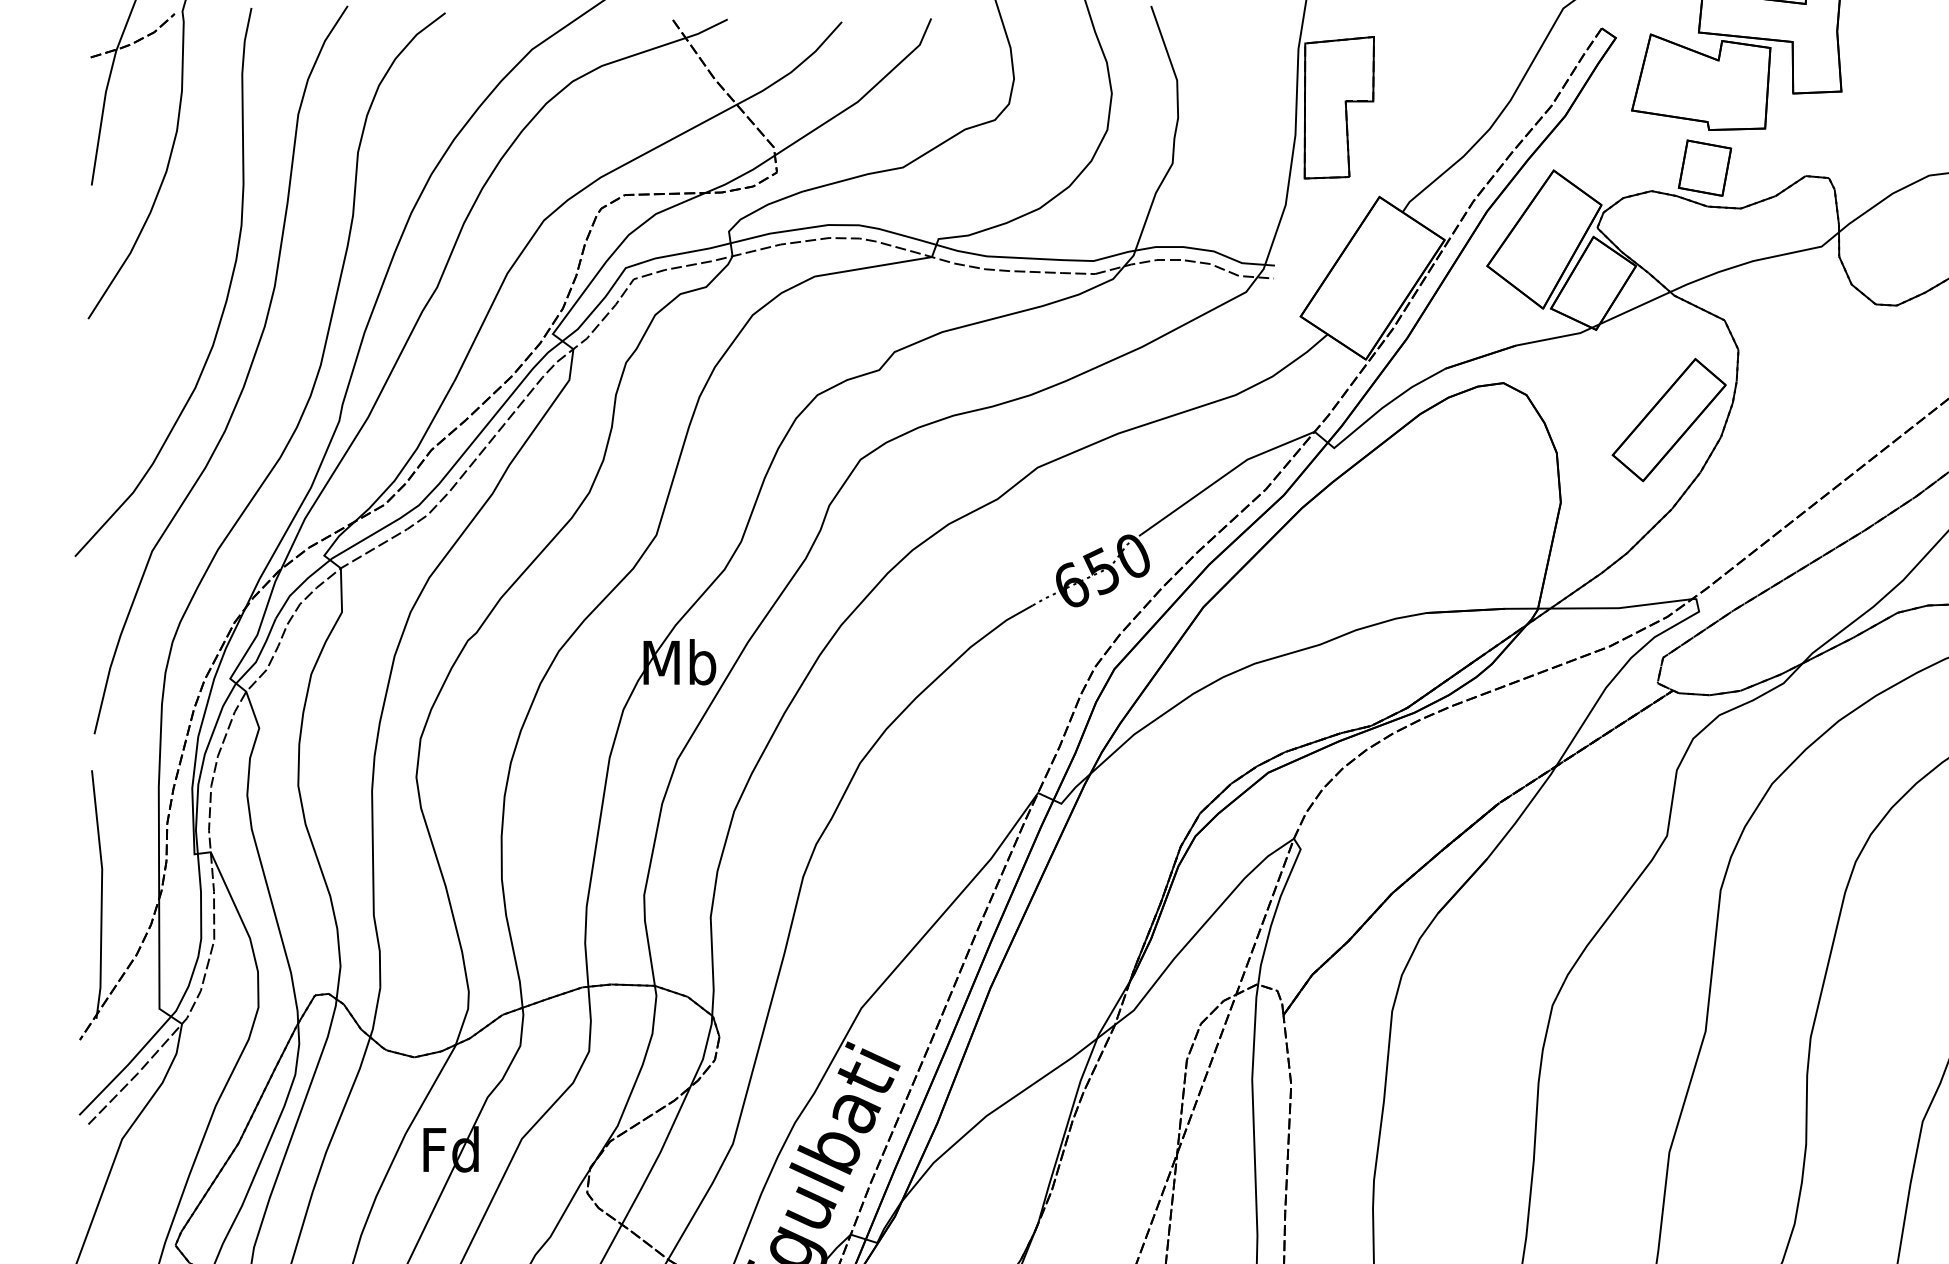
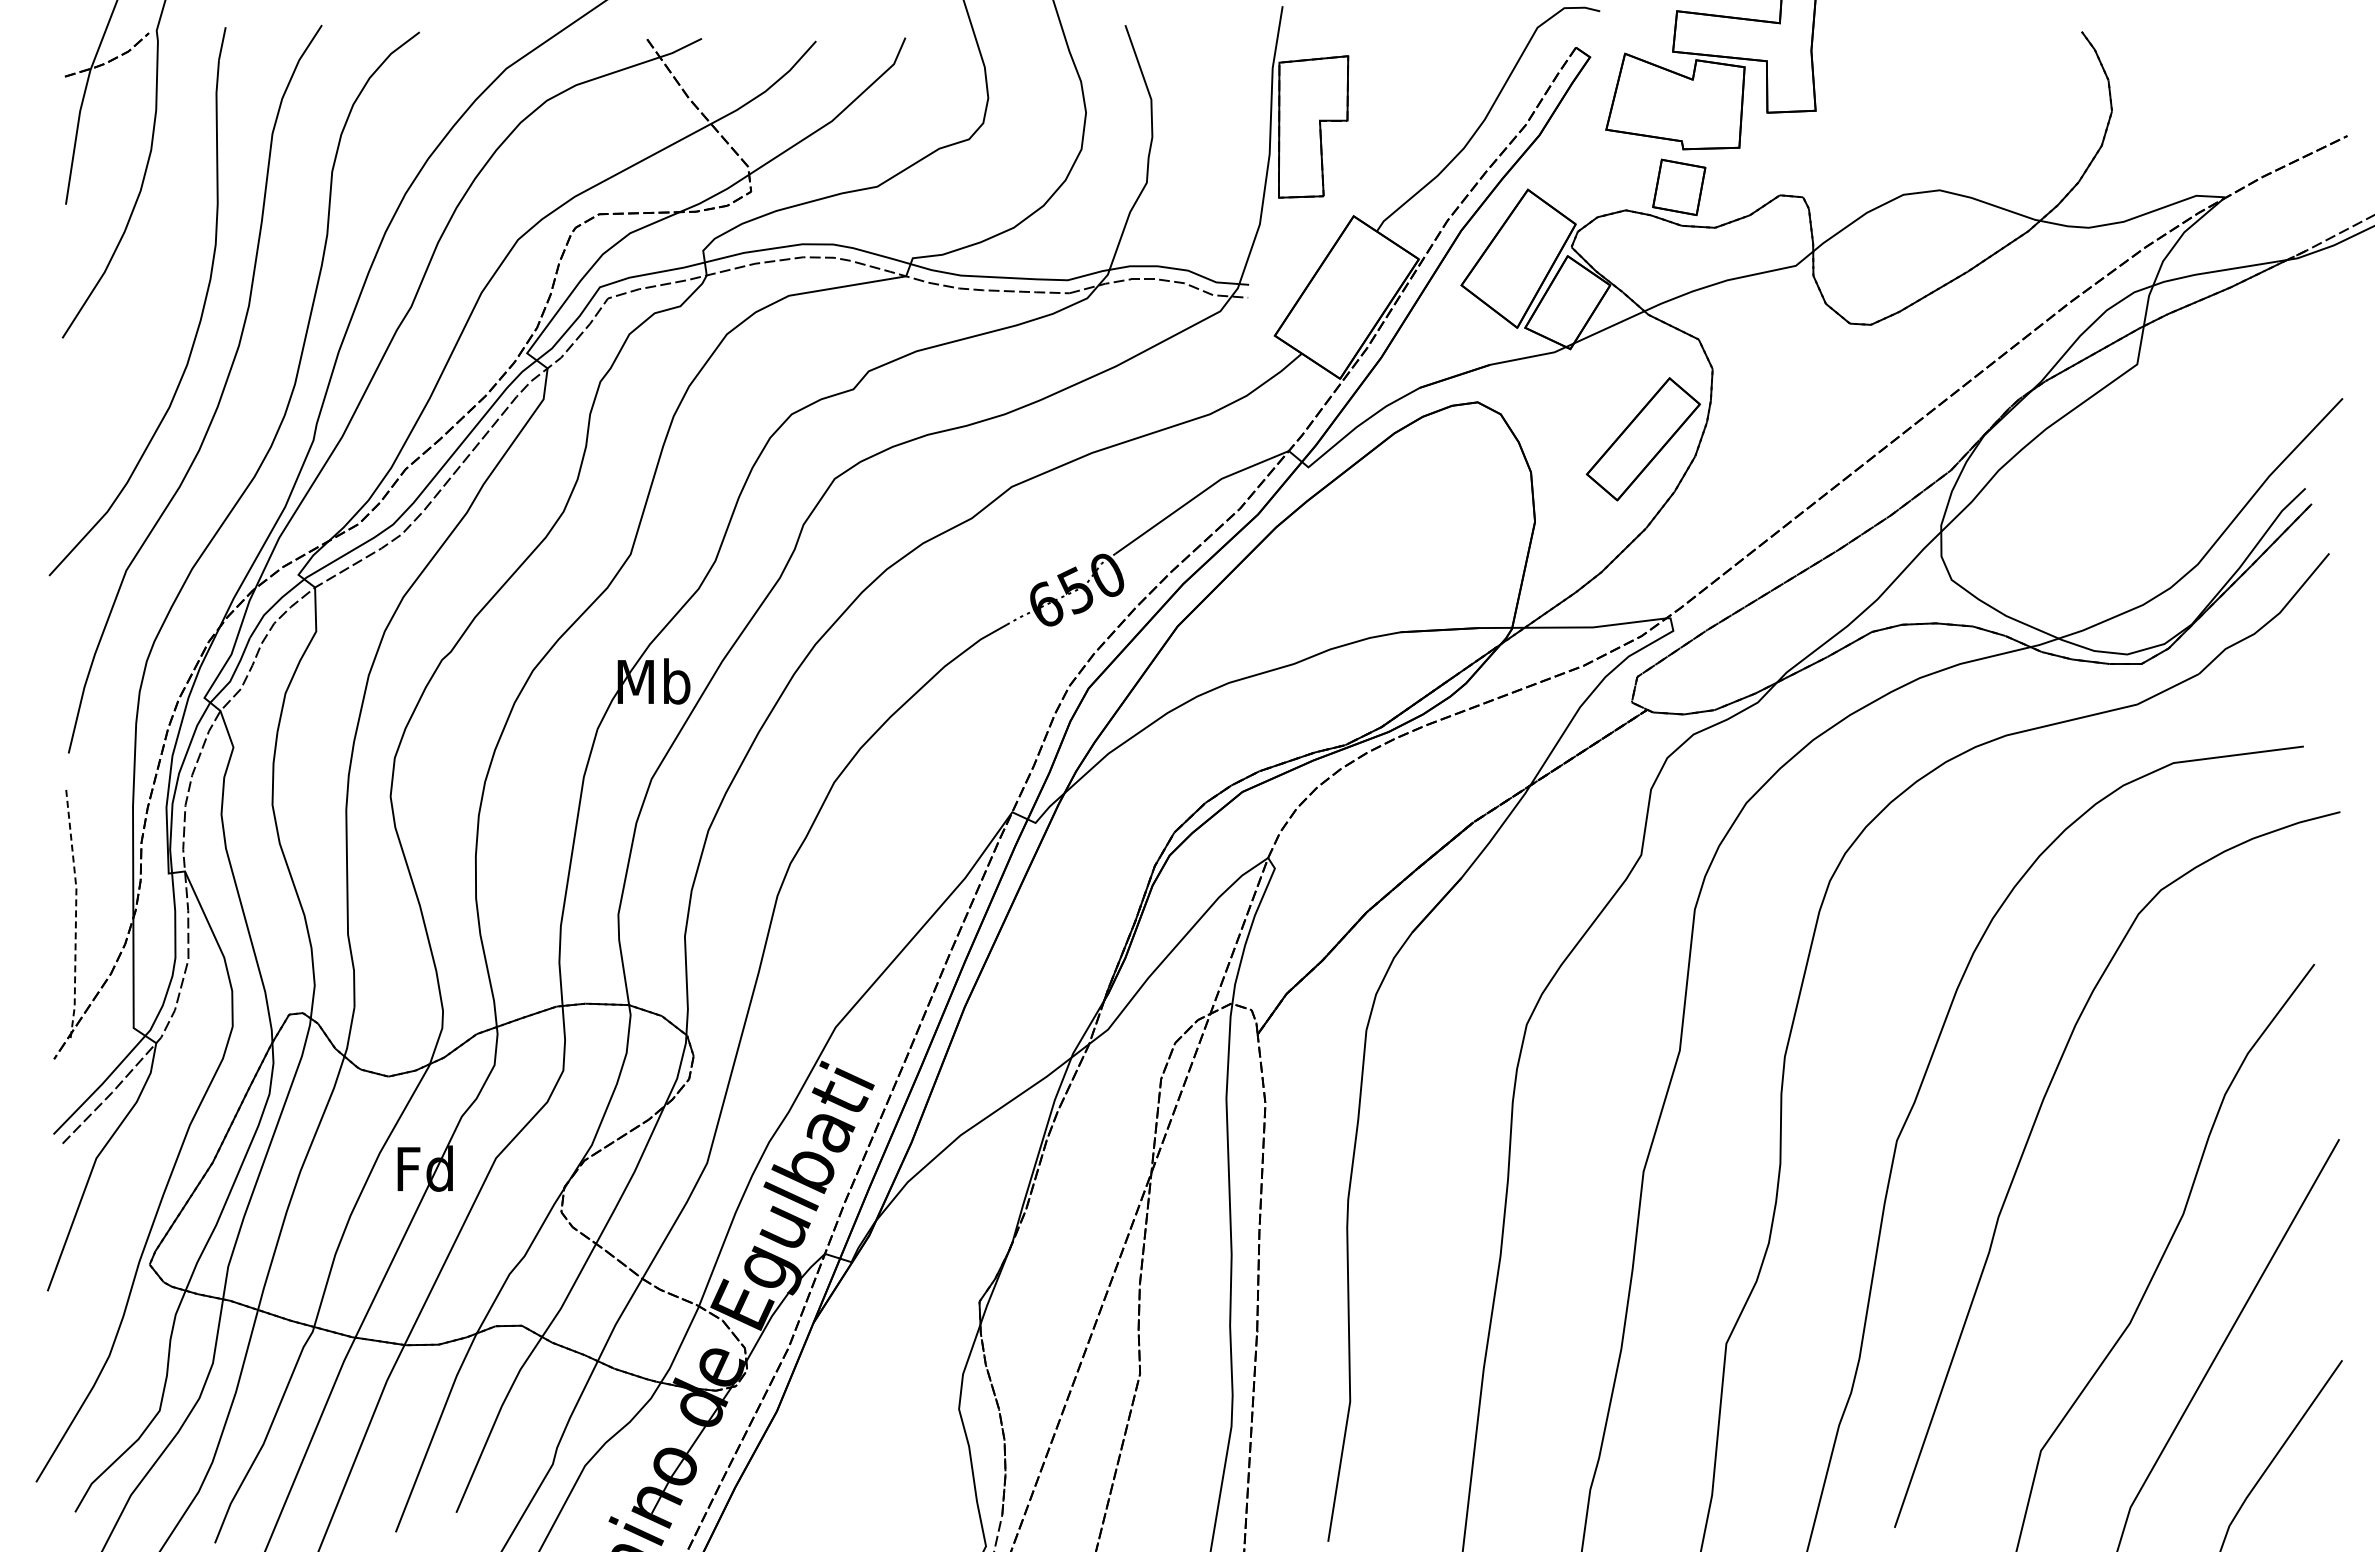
line: (102, 894) -> (76, 913), solid -> dashed

